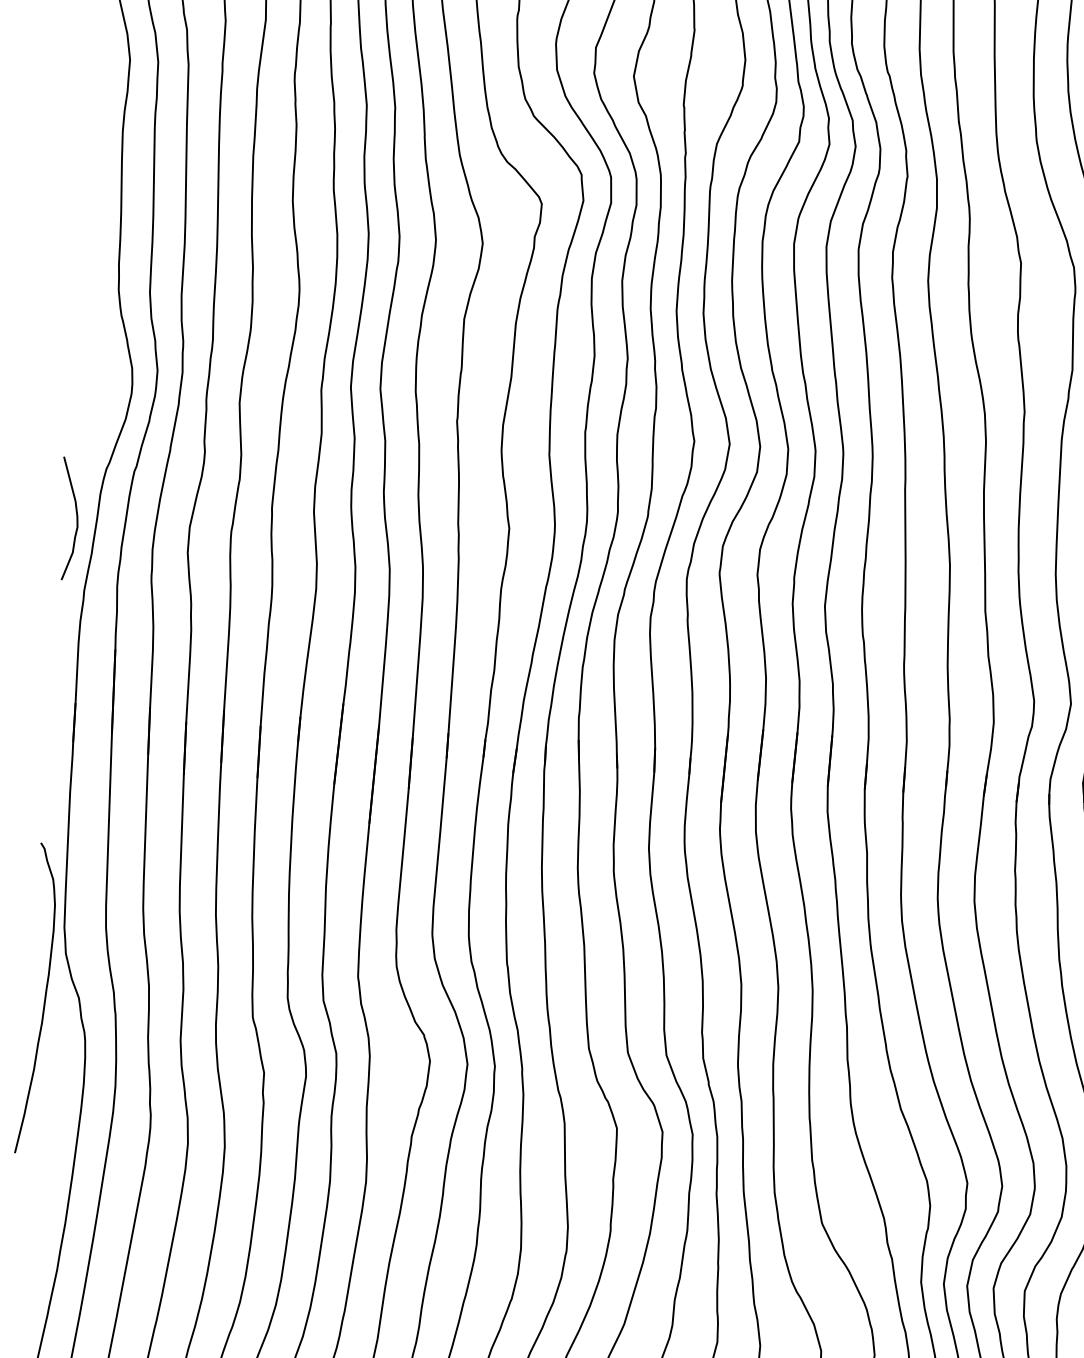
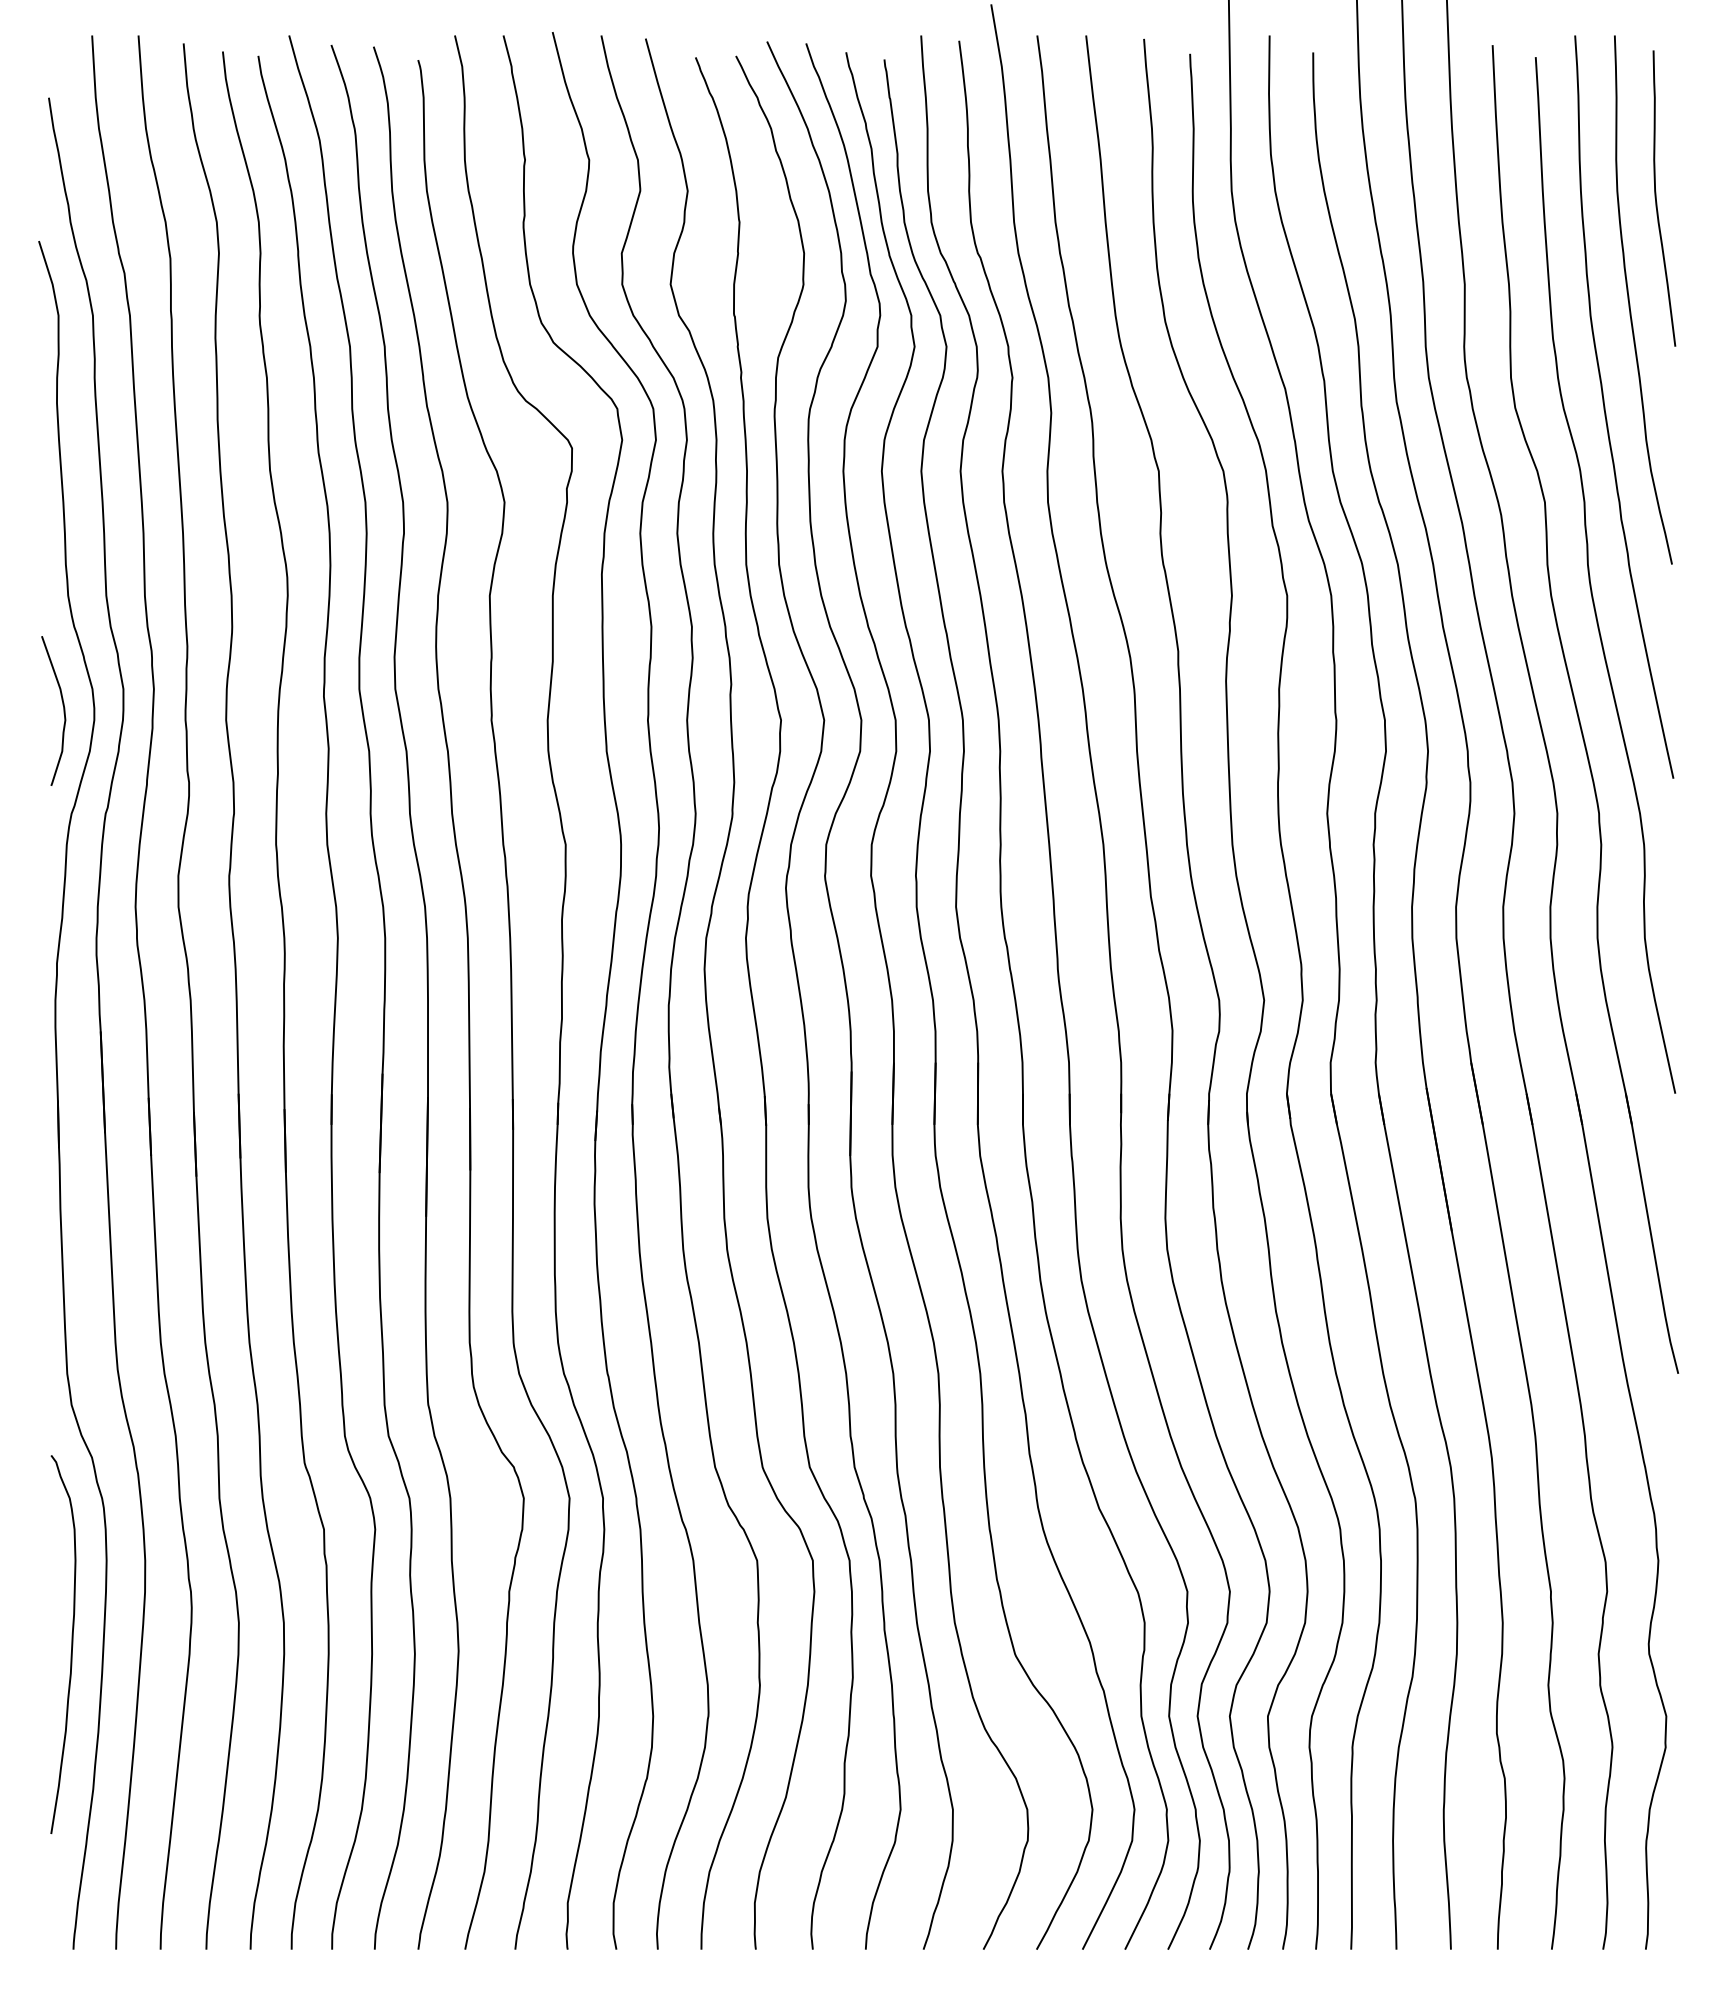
curve: (76, 519) -> (63, 710), moved
curve: (44, 999) -> (71, 1644), moved

